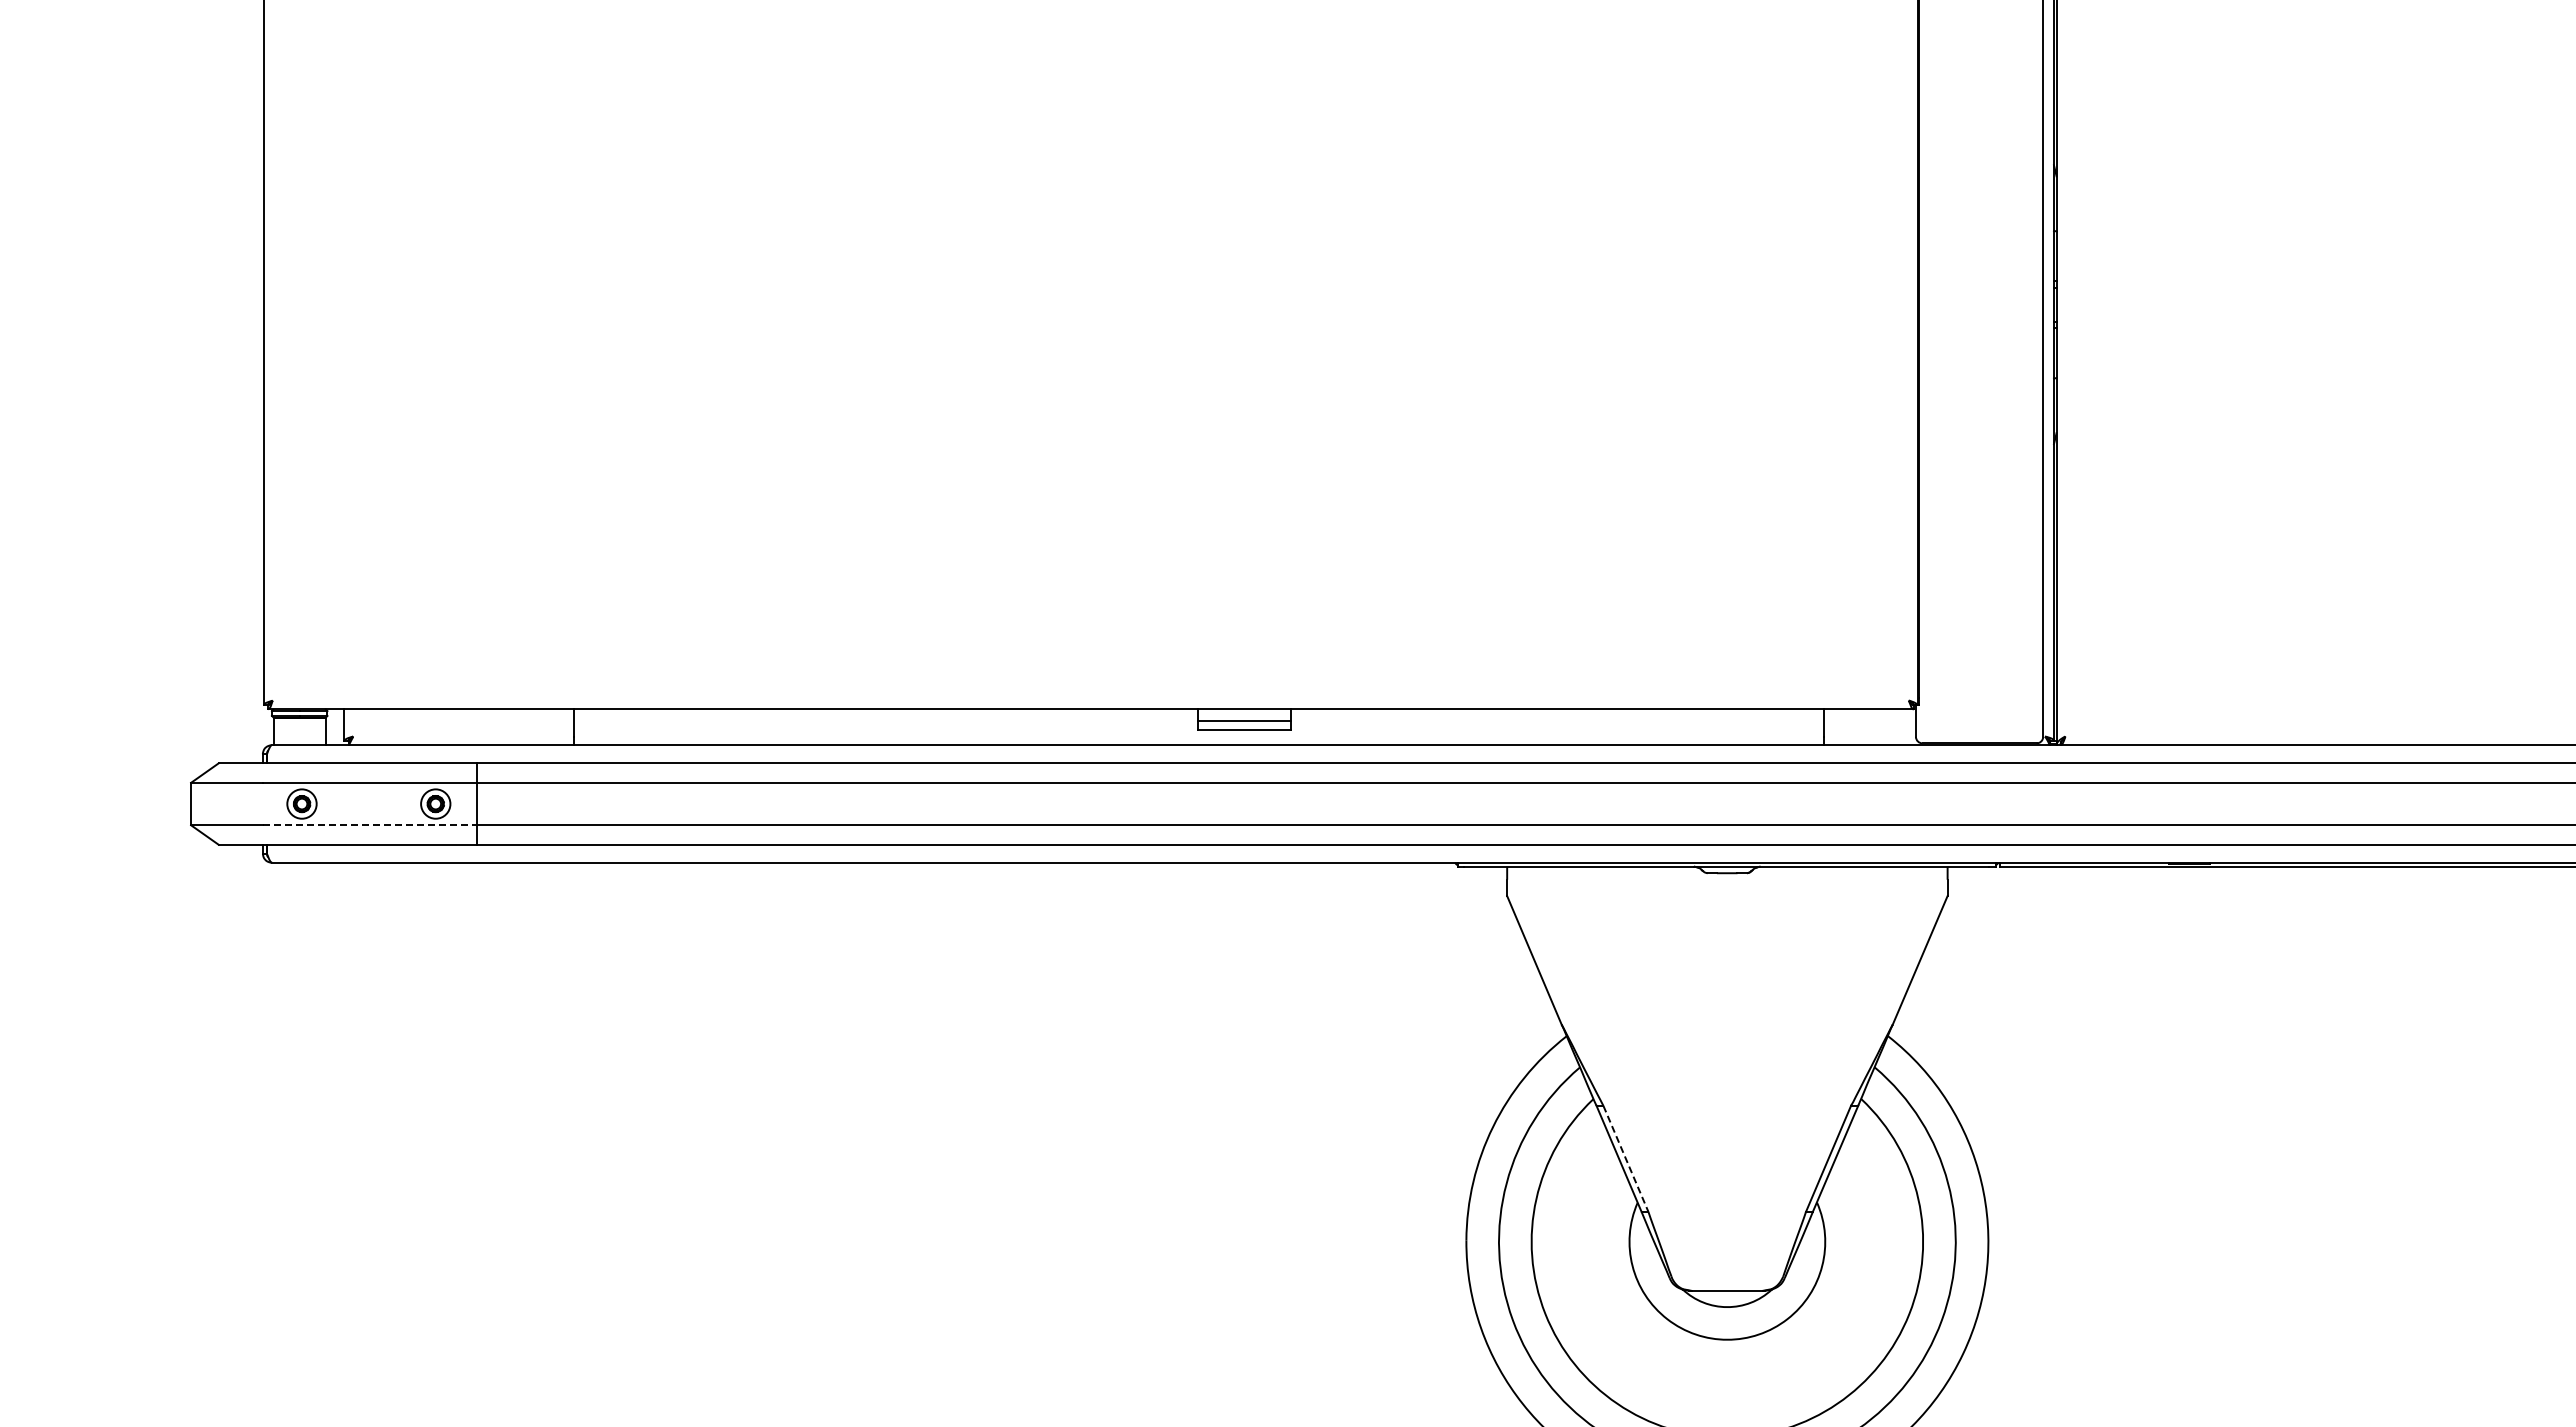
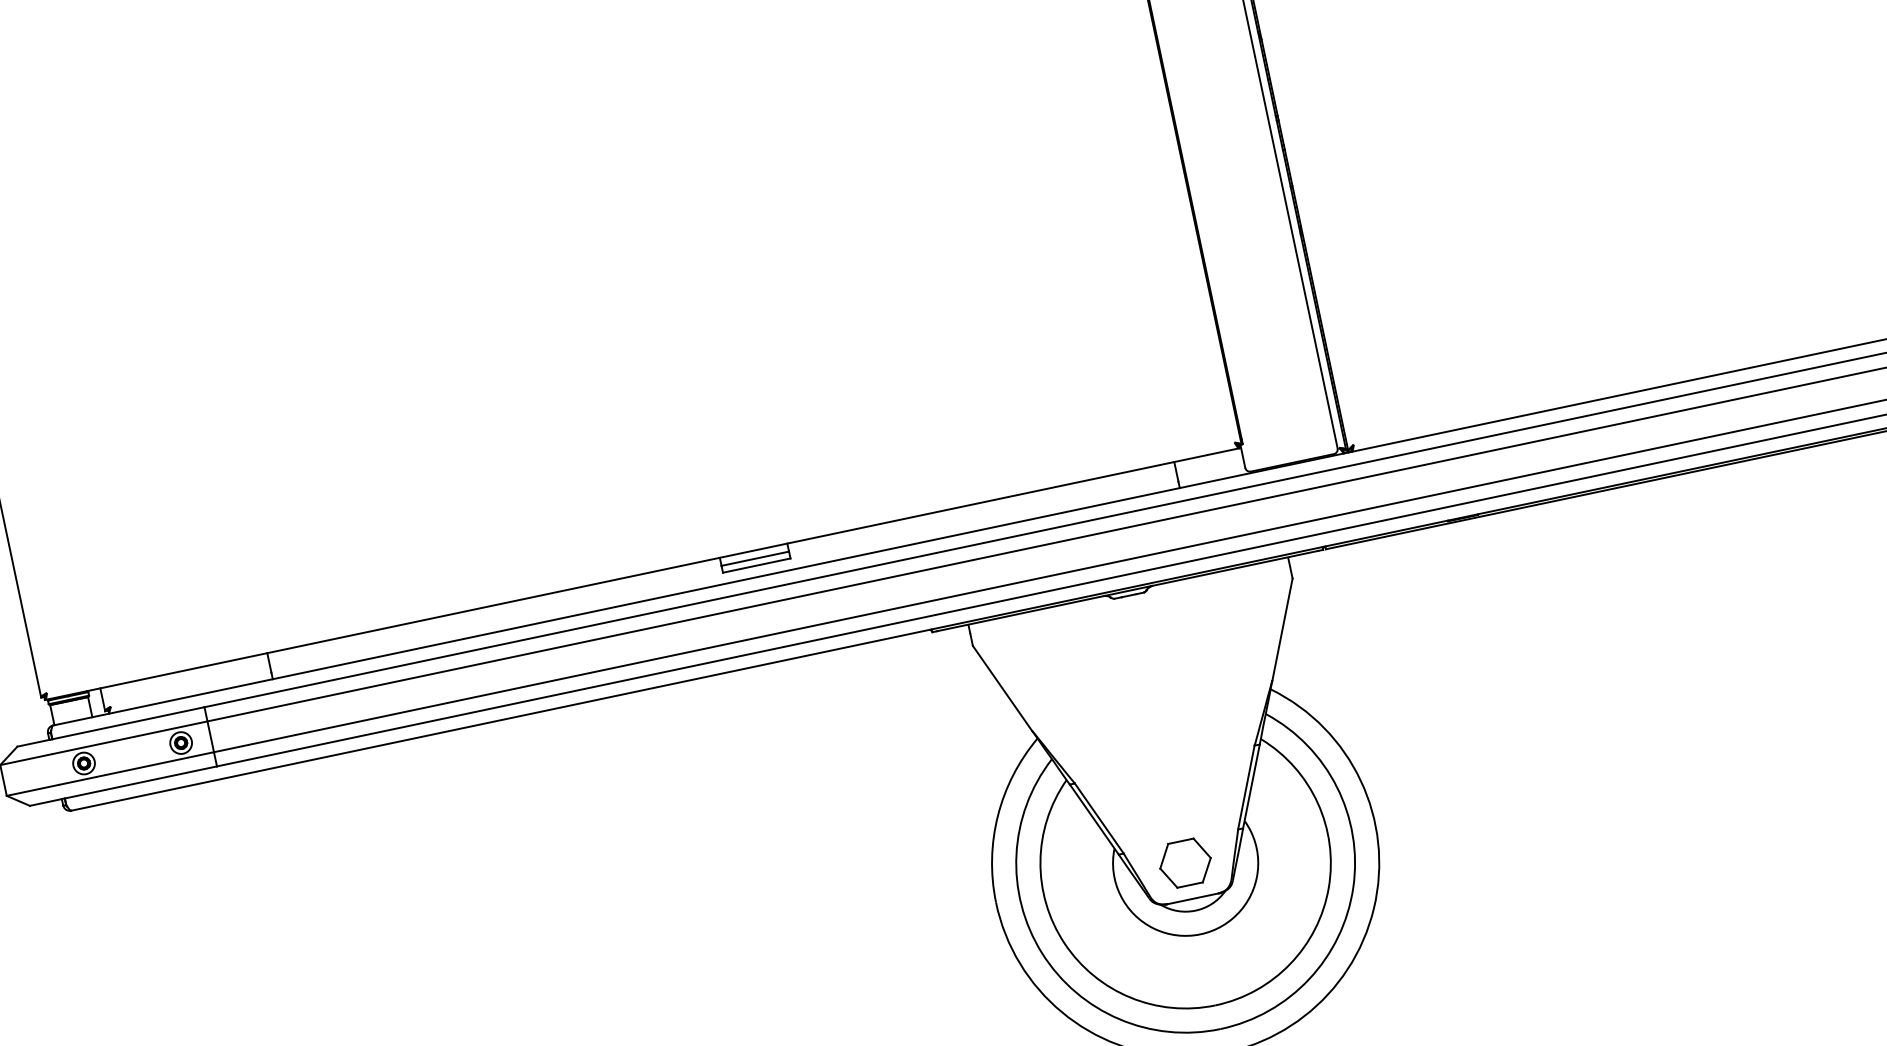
line: (369, 825) -> (136, 768), dashed -> solid
line: (1625, 1158) -> (1098, 818), dashed -> solid
part: (1727, 1241) -> (1185, 862), added

